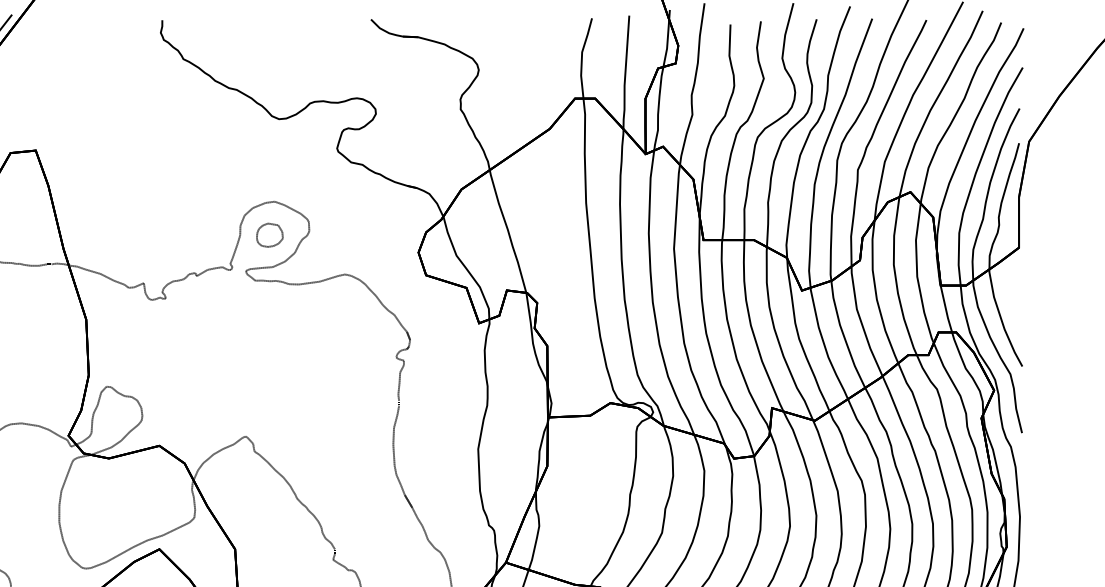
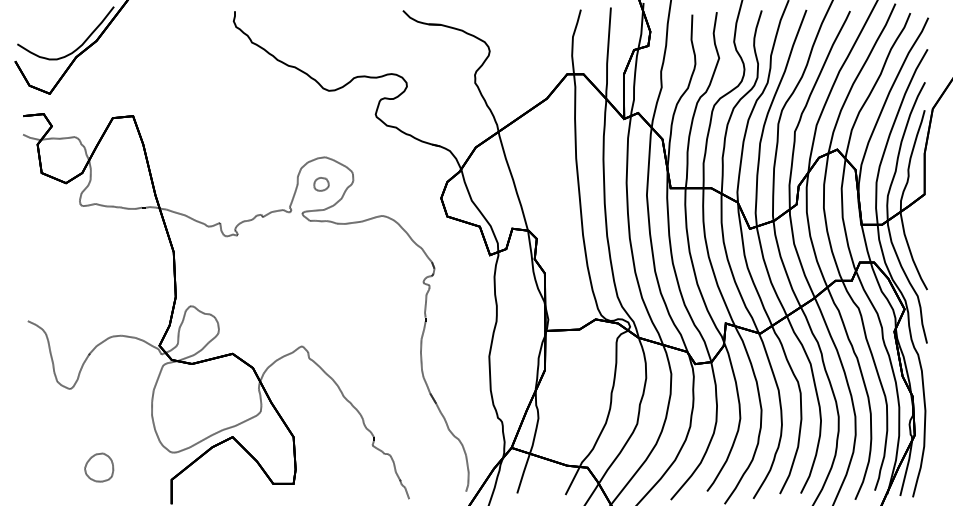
part: (269, 235) -> (321, 184), size x0.7

